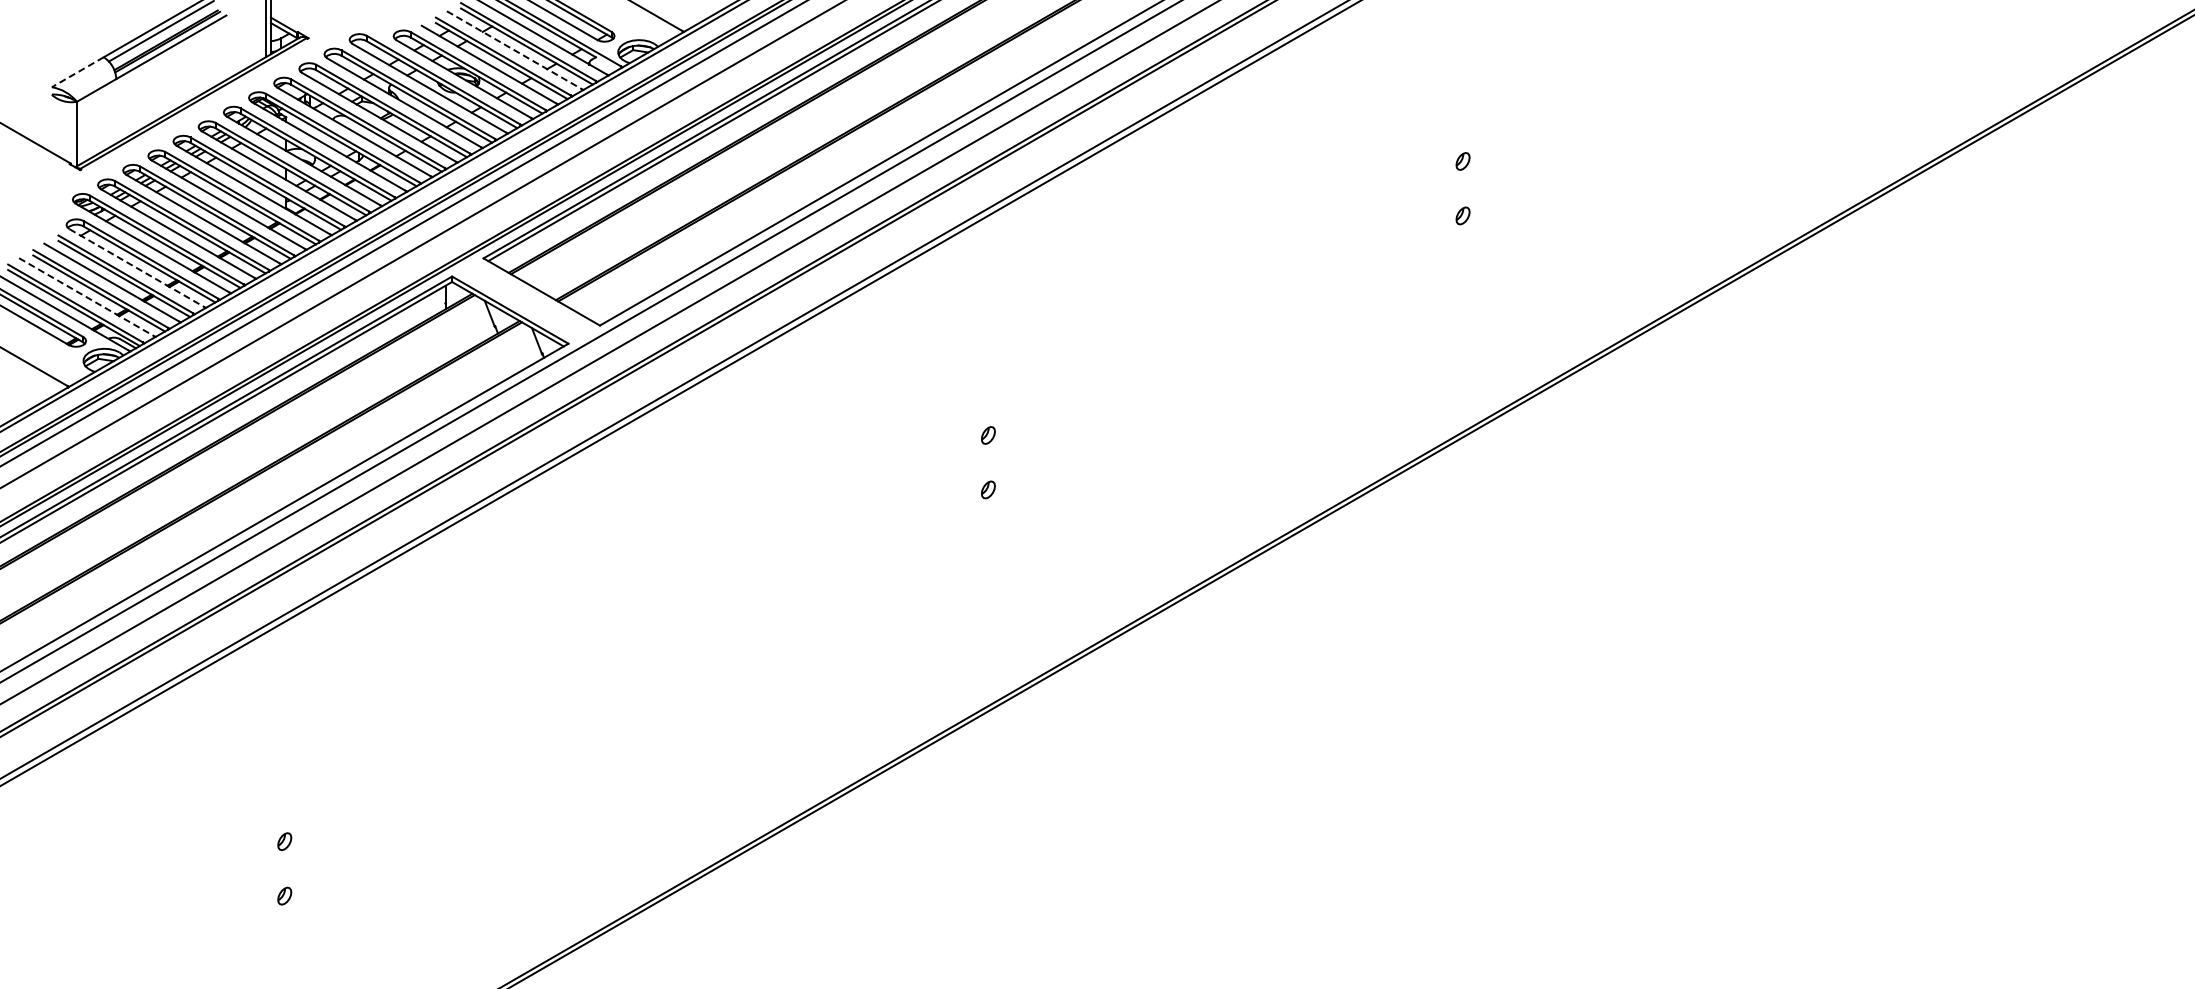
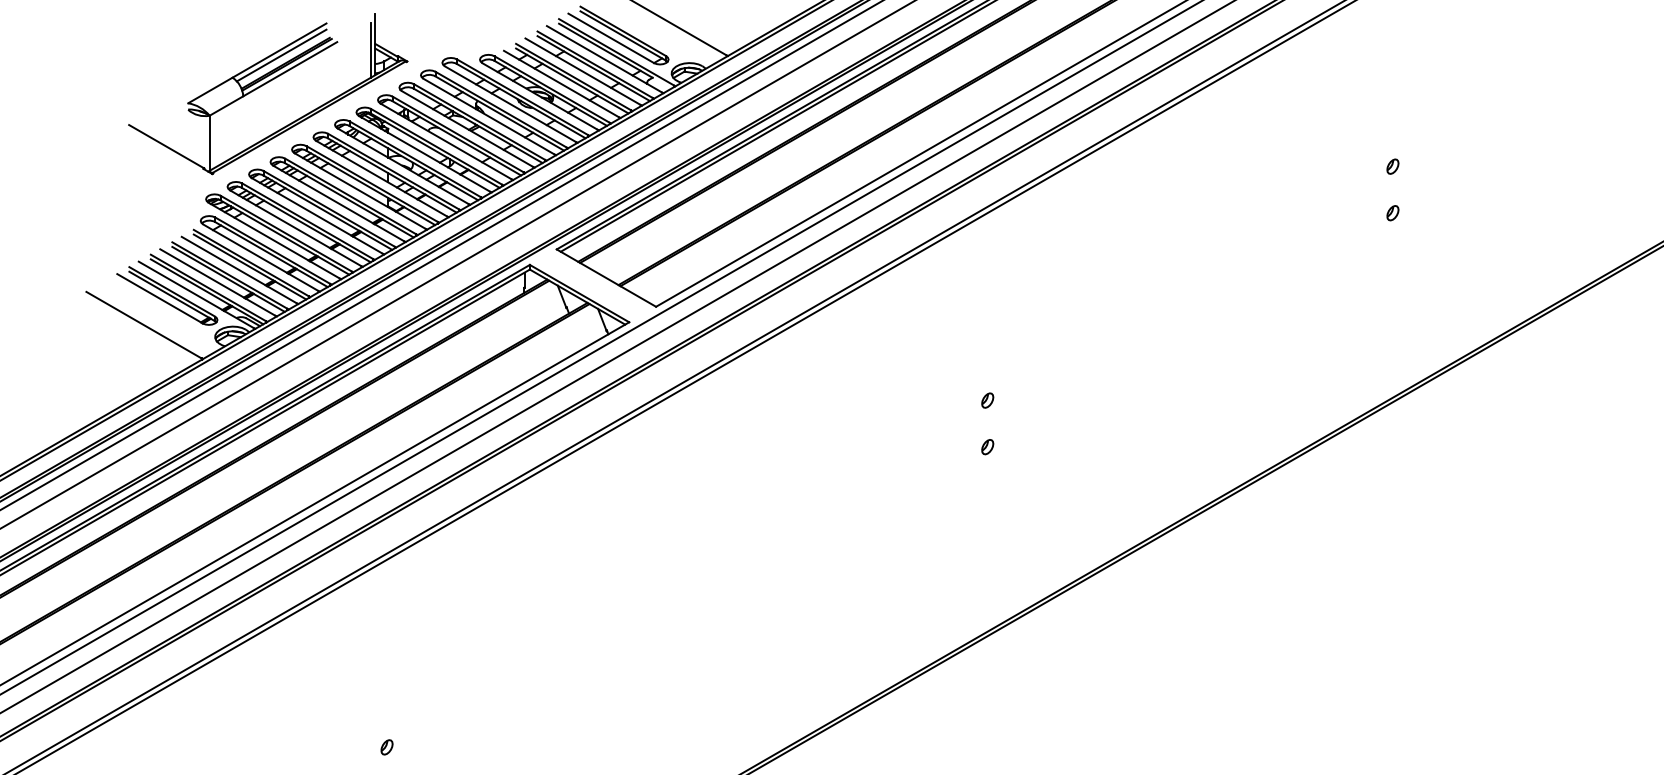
line: (514, 50) -> (583, 71), dashed -> solid
line: (77, 72) -> (210, 90), dashed -> solid
line: (136, 268) -> (260, 258), dashed -> solid
line: (86, 297) -> (217, 282), dashed -> solid

